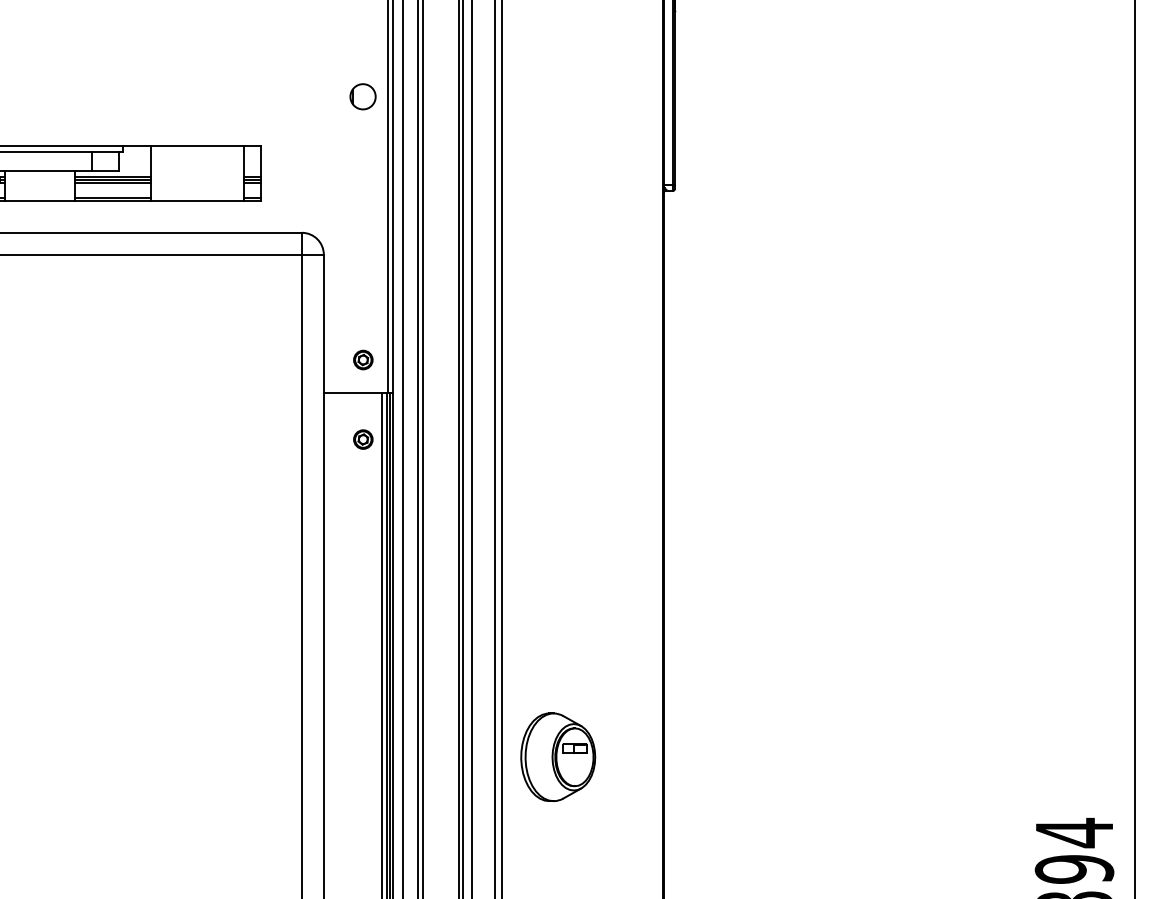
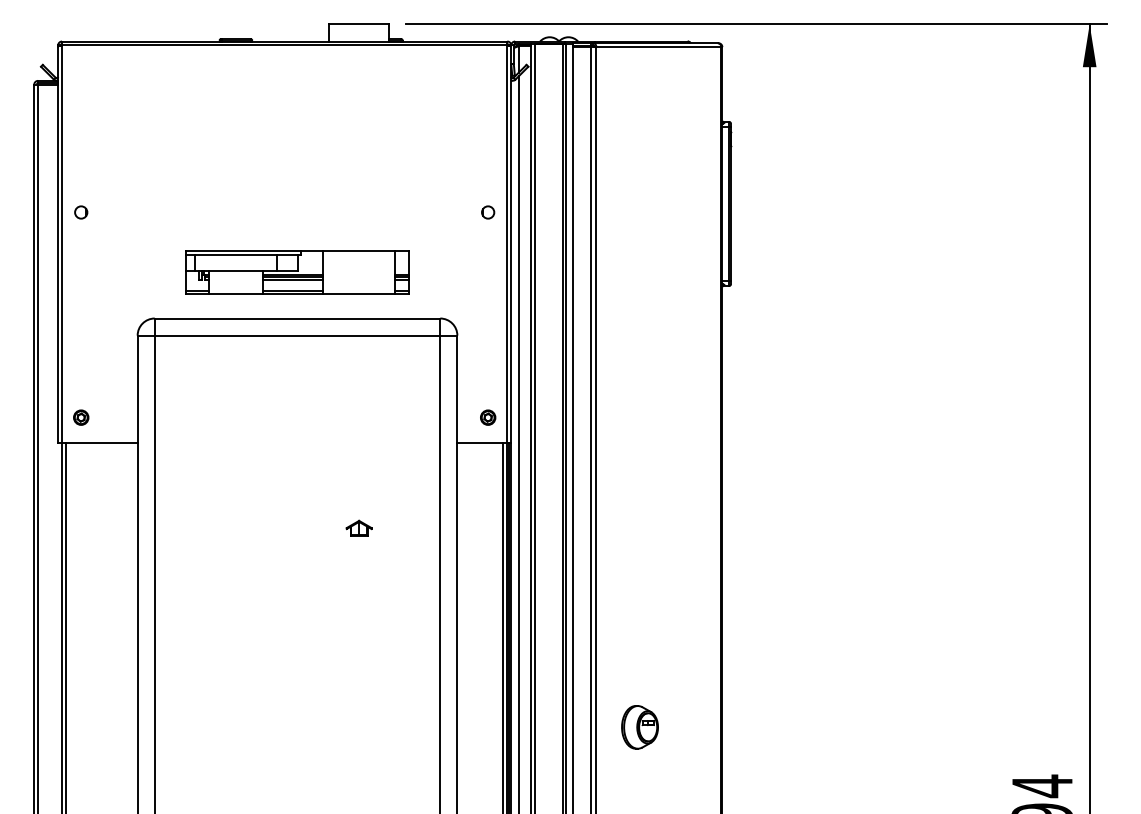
circle: (363, 96) -> (488, 212), size x0.62
part: (363, 439) -> (488, 479), removed
part: (196, 500) -> (358, 527), added
part: (557, 757) -> (639, 727), size x0.62

